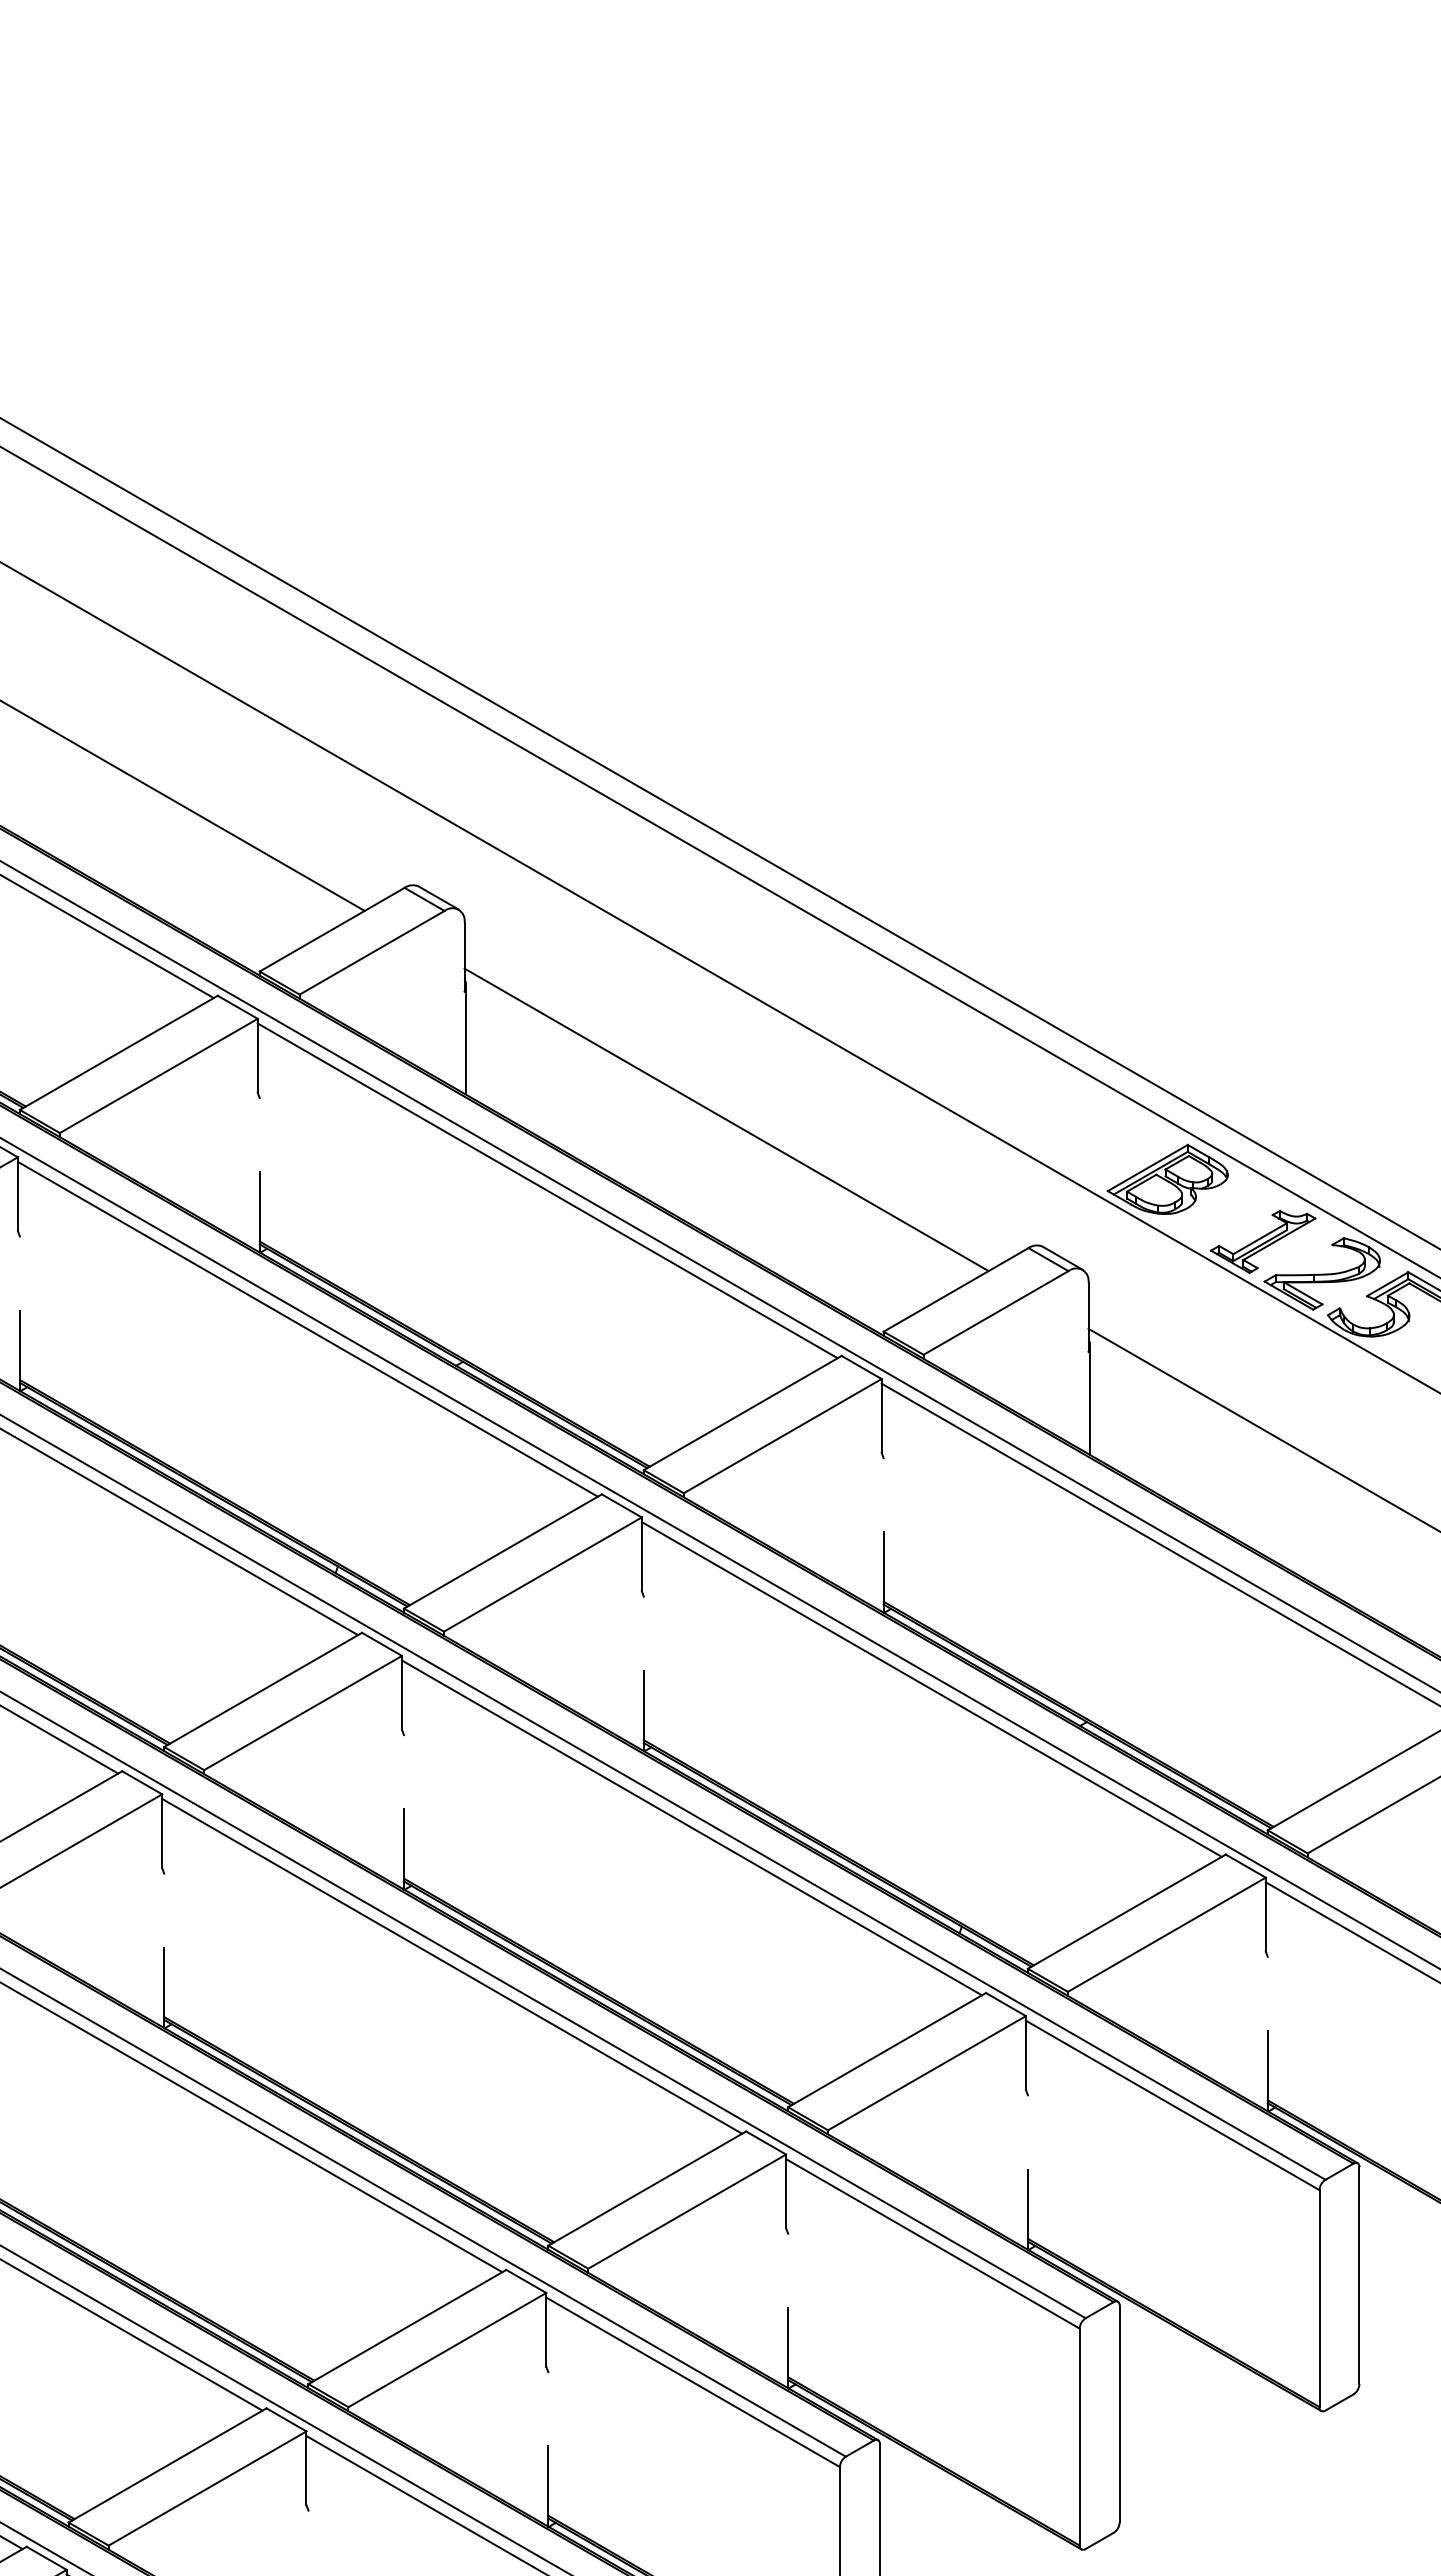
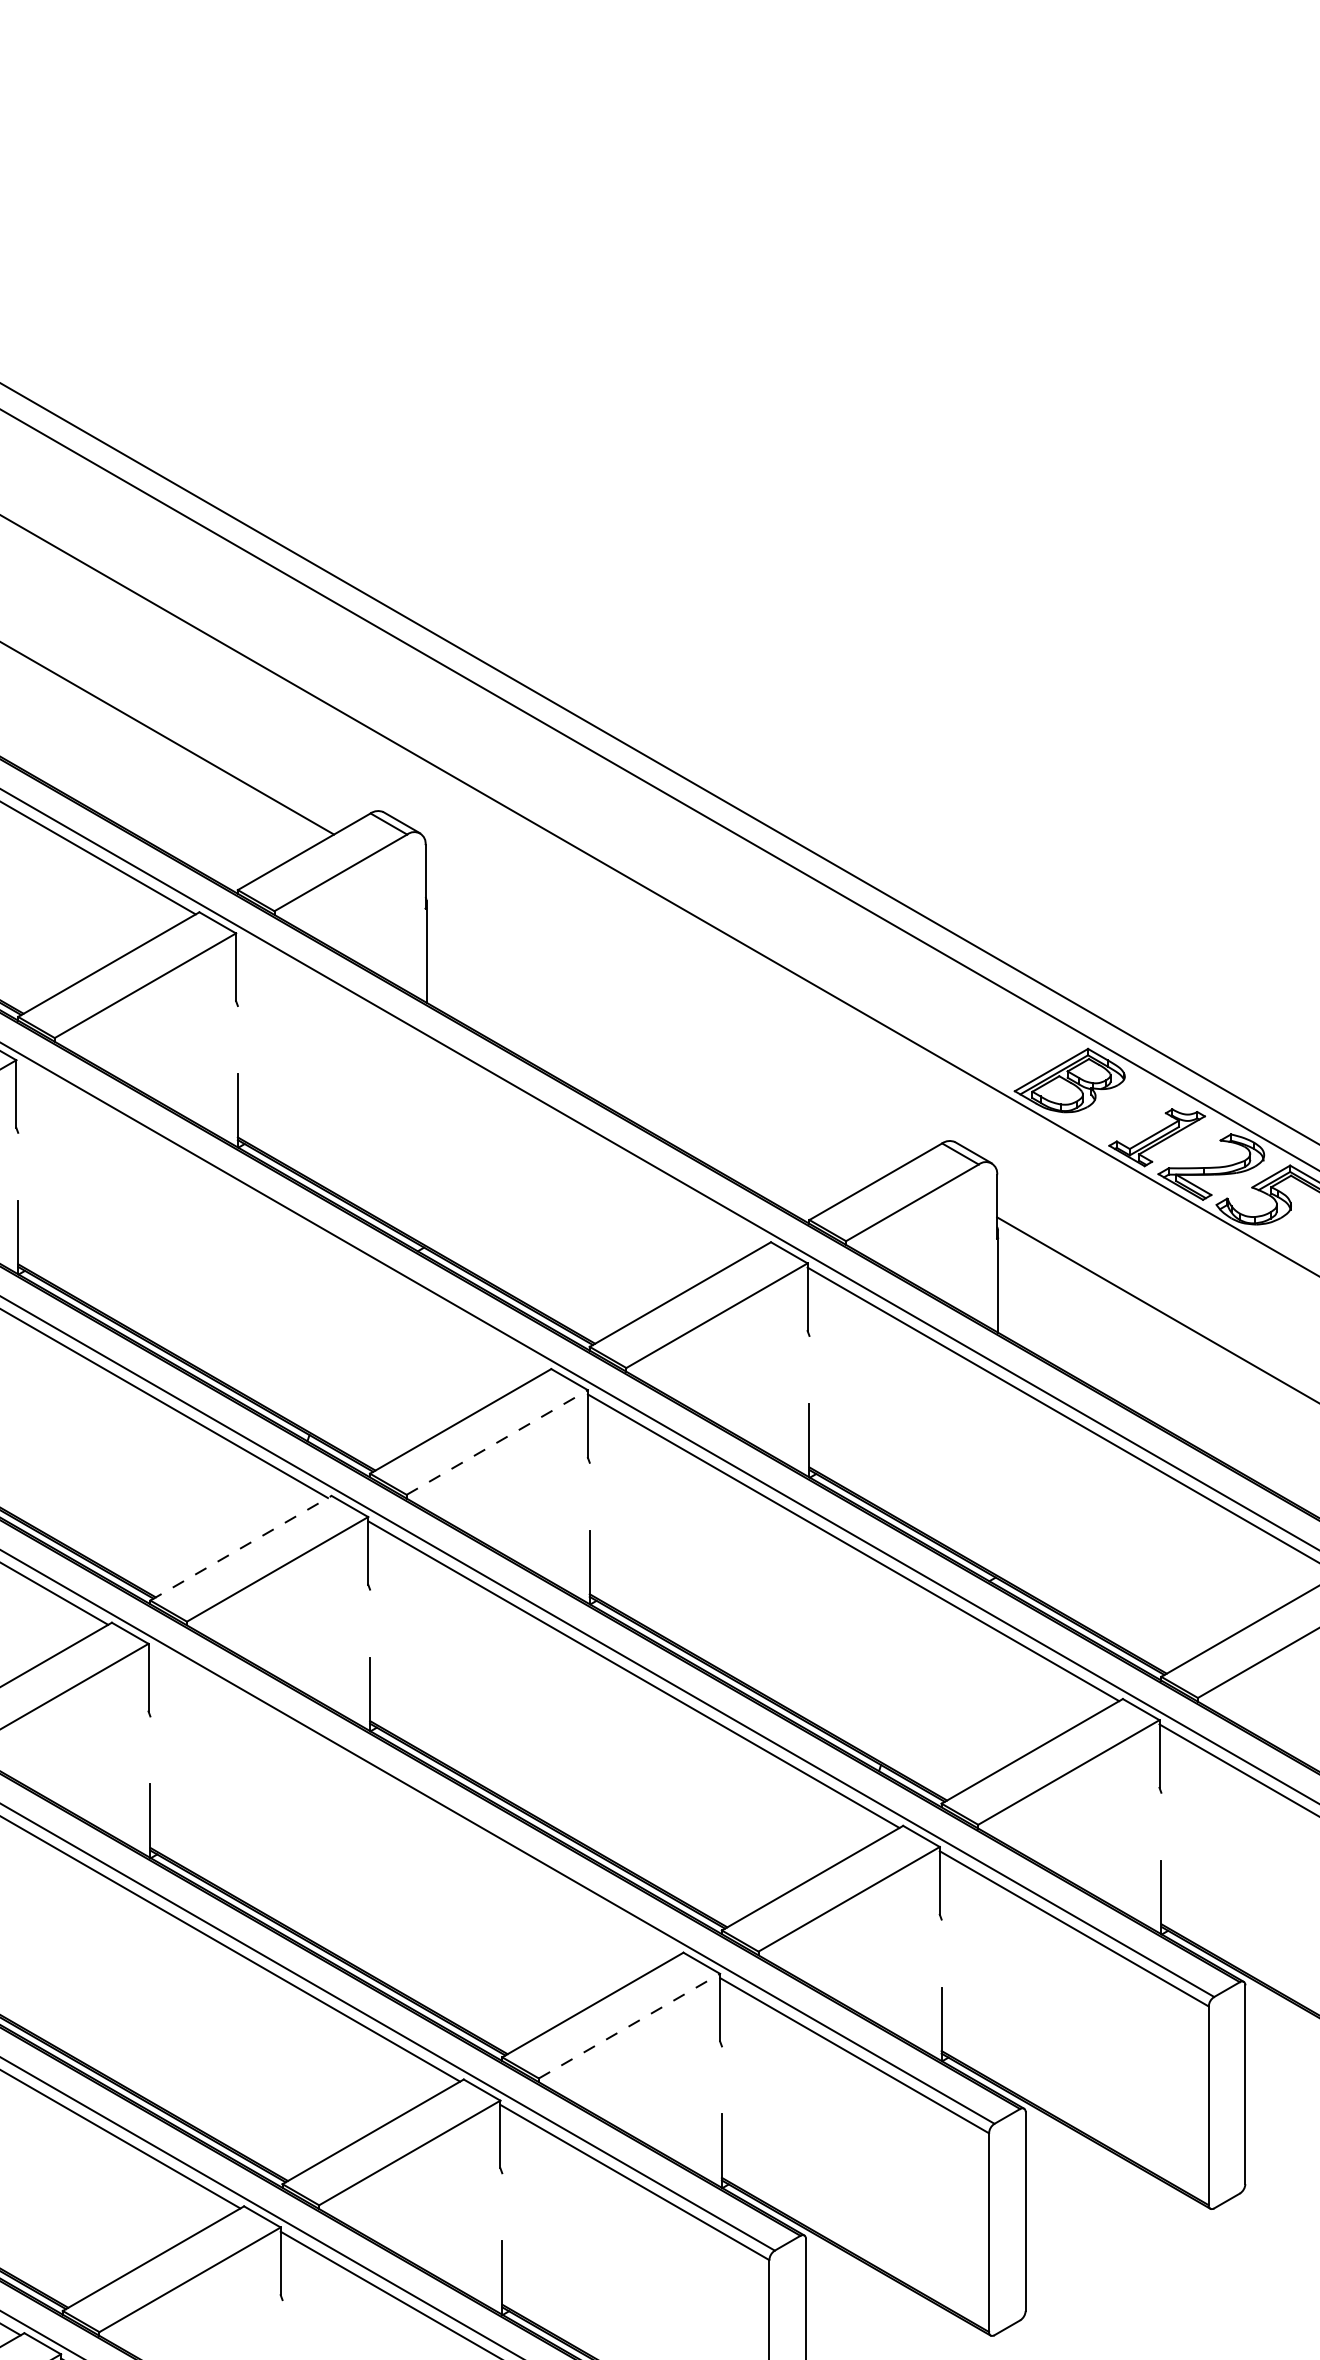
line: (726, 1119) -> (665, 1025), removed
line: (547, 1190) -> (501, 1090), removed
line: (307, 1328) -> (281, 1217), removed
line: (543, 1574) -> (497, 1442), solid -> dashed
line: (263, 1689) -> (241, 1547), solid -> dashed
line: (452, 1965) -> (414, 1800), removed
line: (687, 2211) -> (629, 2026), solid -> dashed

